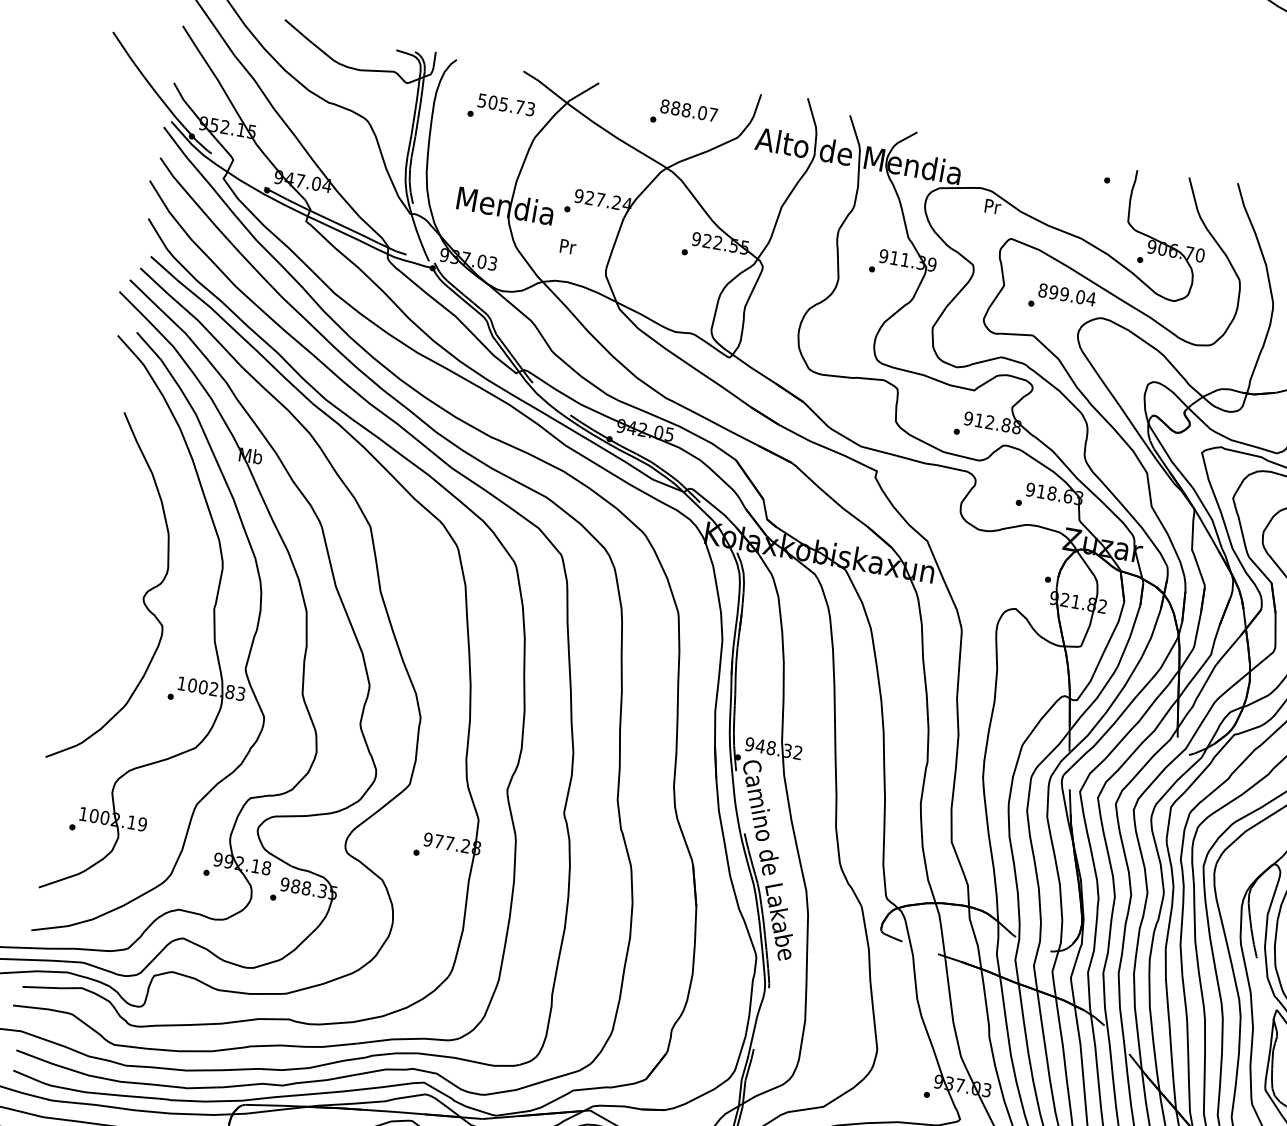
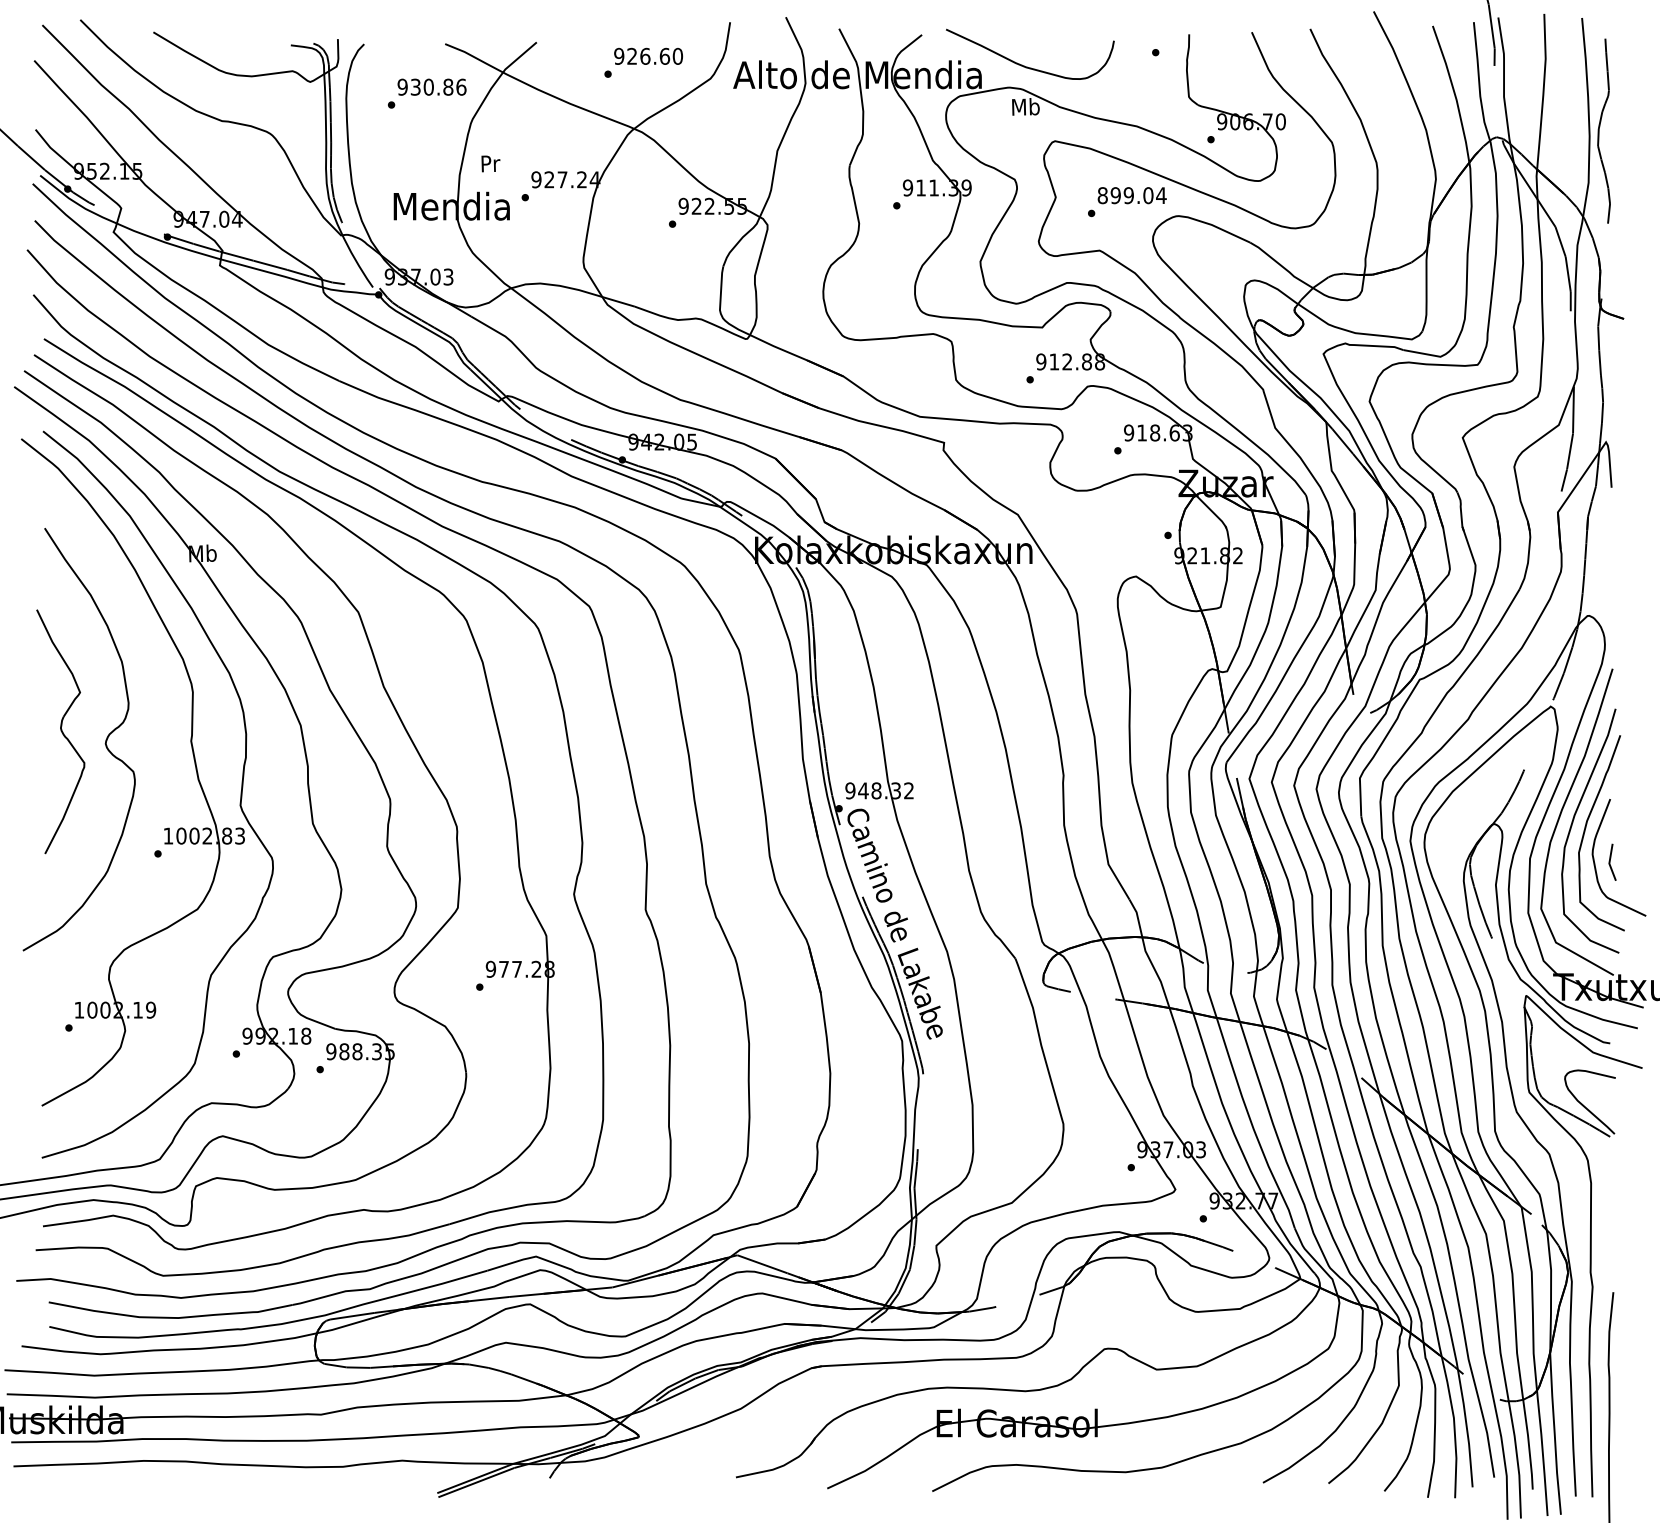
text: (506, 104) -> (431, 86), 505.73 -> 930.86
text: (689, 109) -> (648, 55), 888.07 -> 926.60
curve: (999, 173) -> (1027, 66), added
text: (992, 206) -> (1025, 106), Pr -> Mb
text: (567, 246) -> (490, 163), moved
part: (108, 582) -> (60, 731), added

